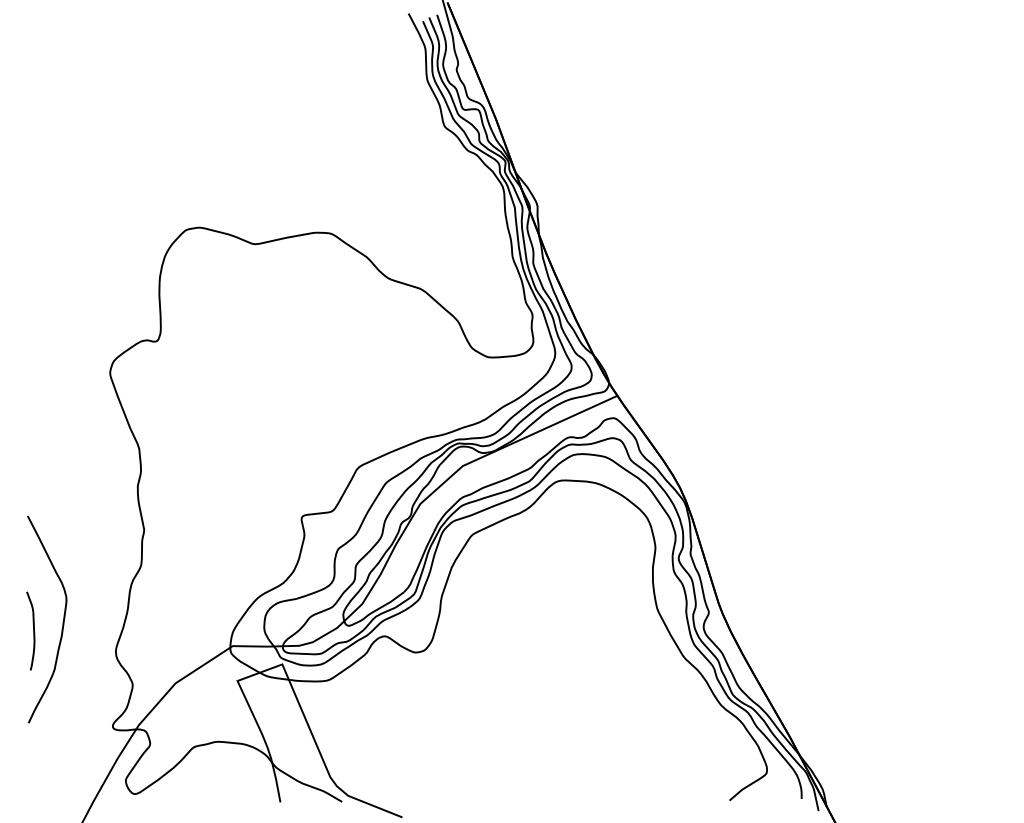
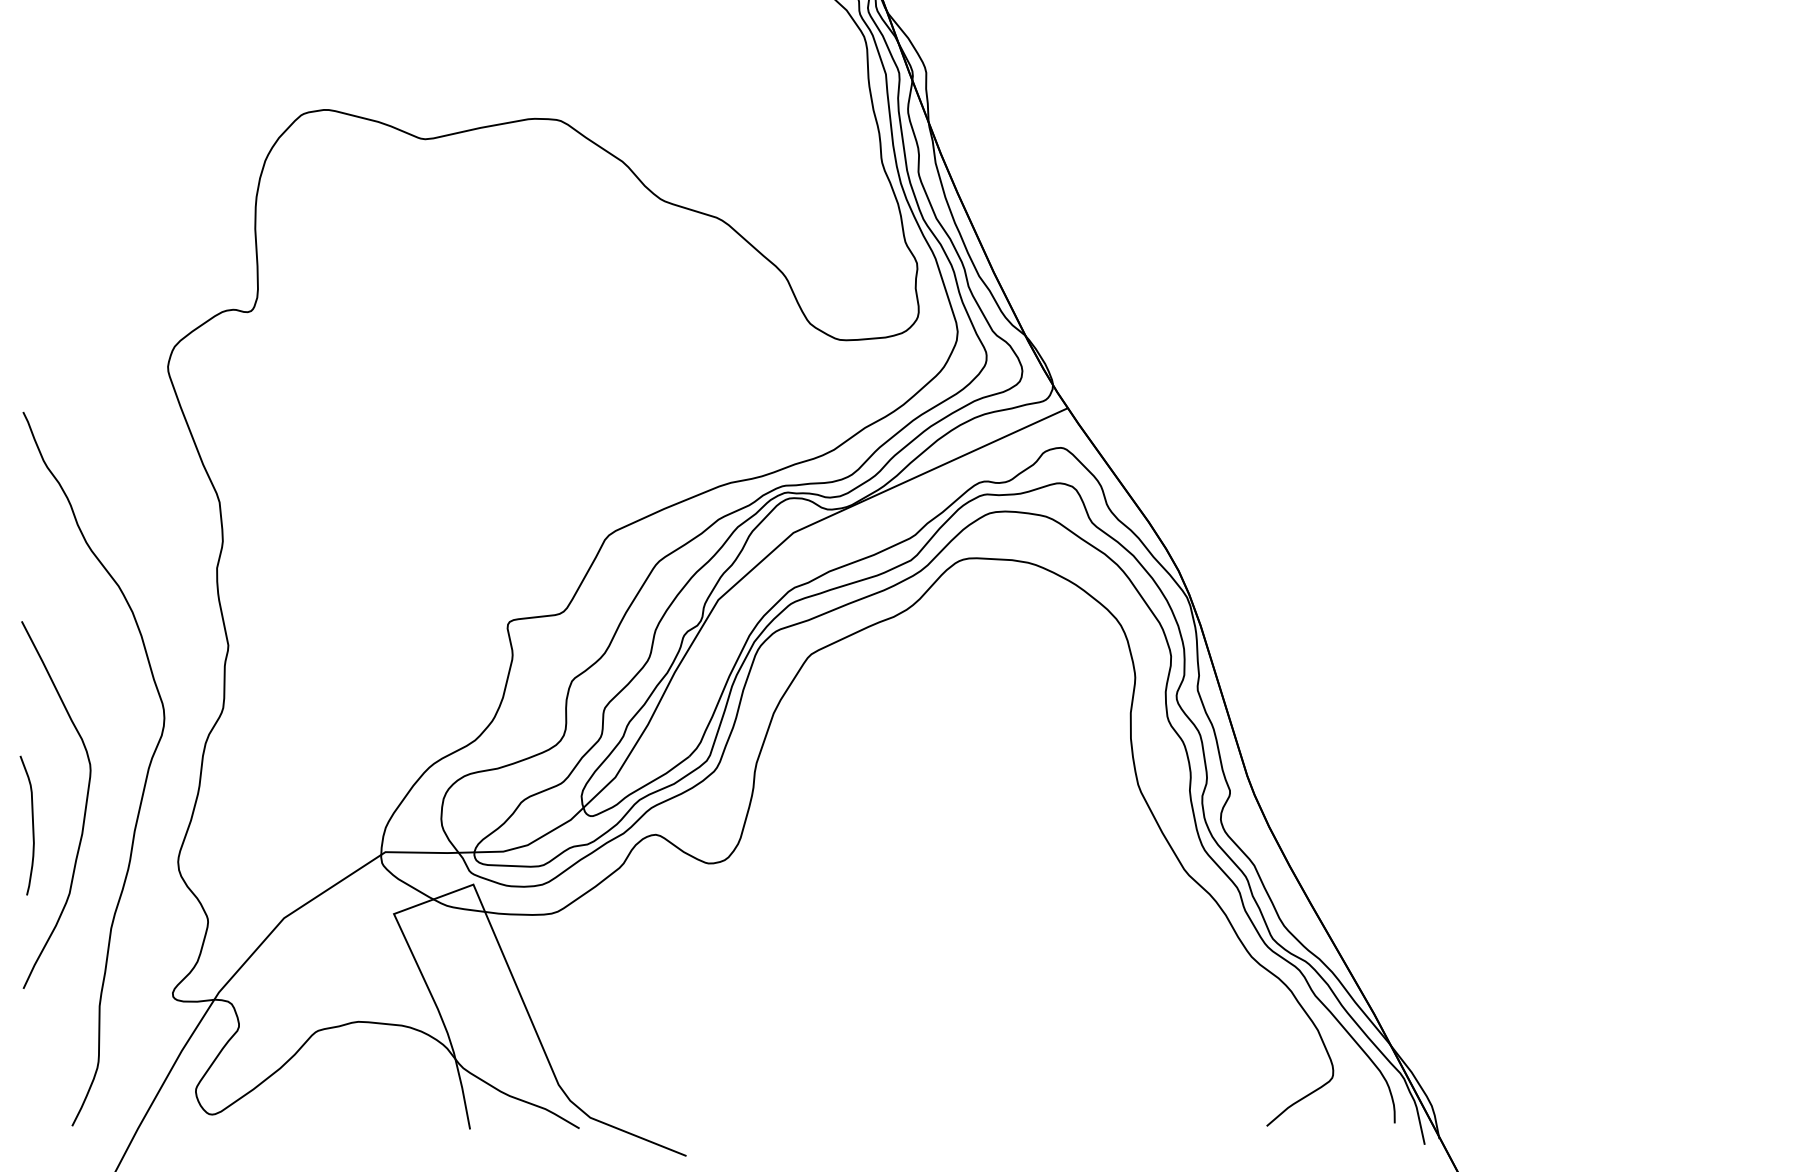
curve: (96, 605) -> (143, 780), added

